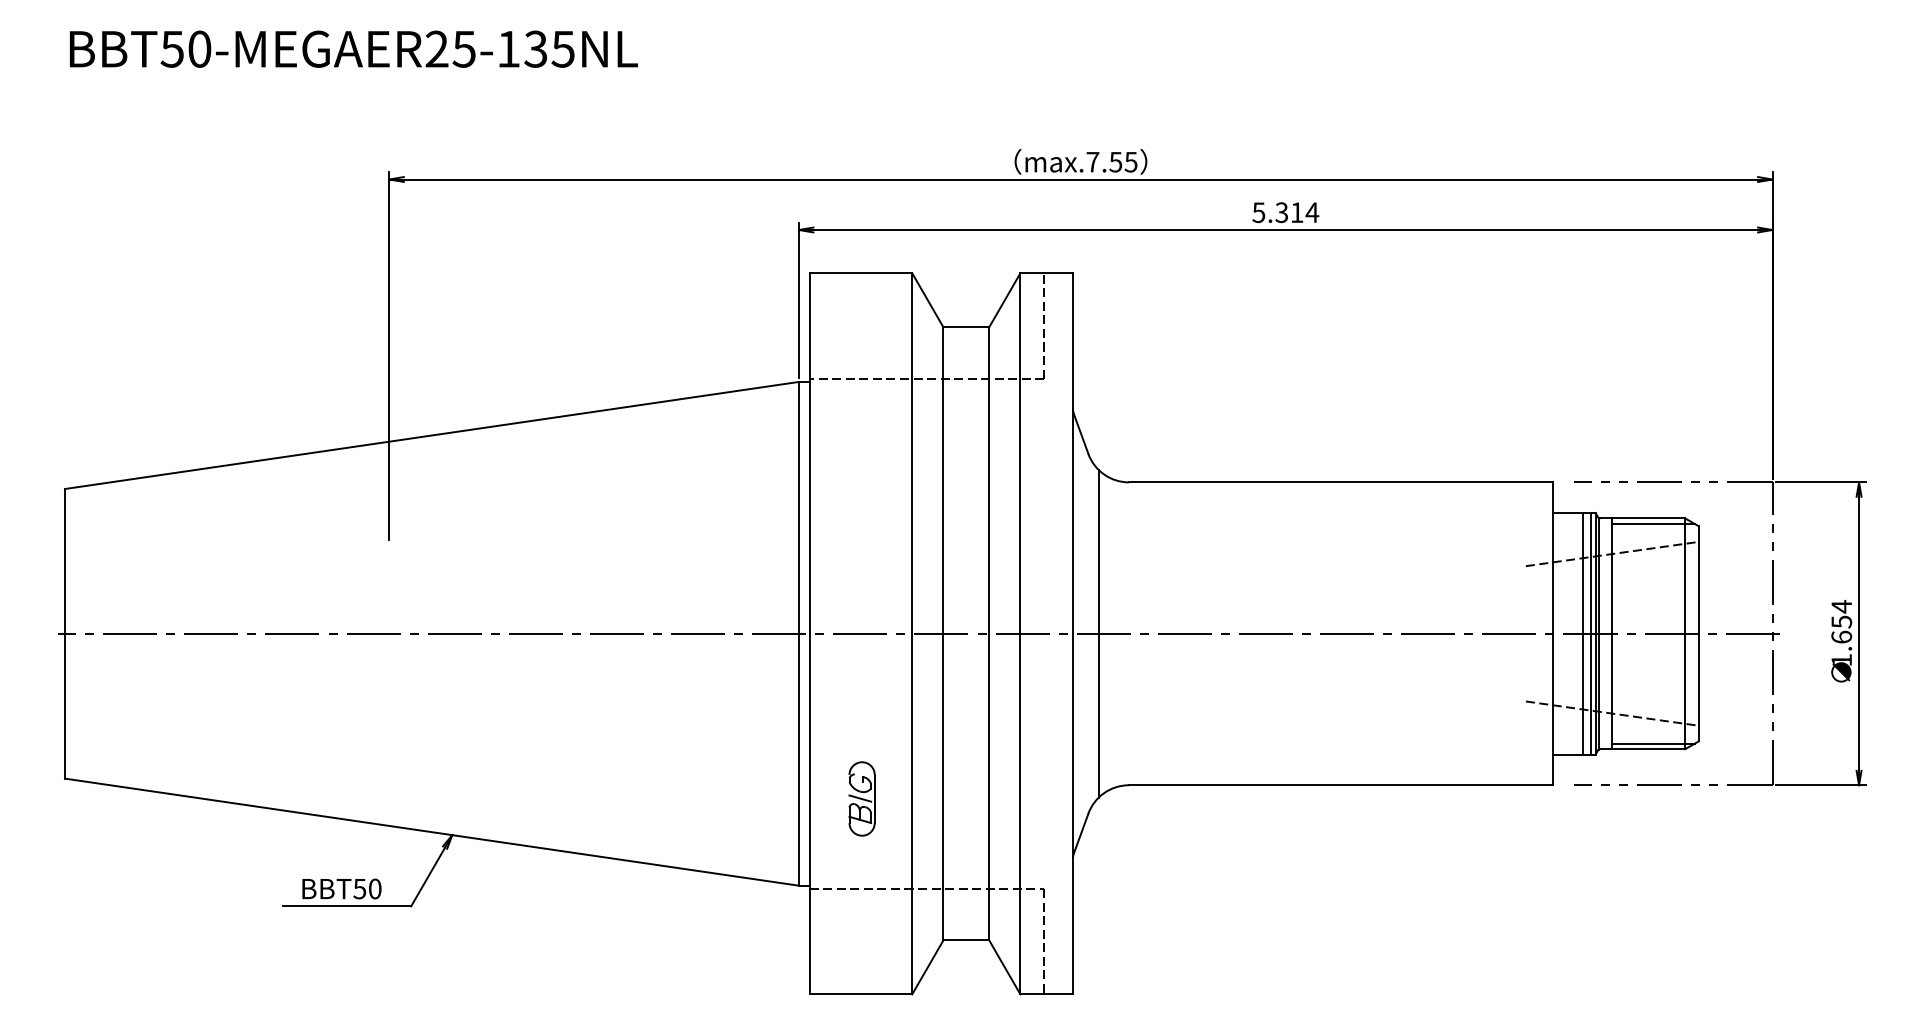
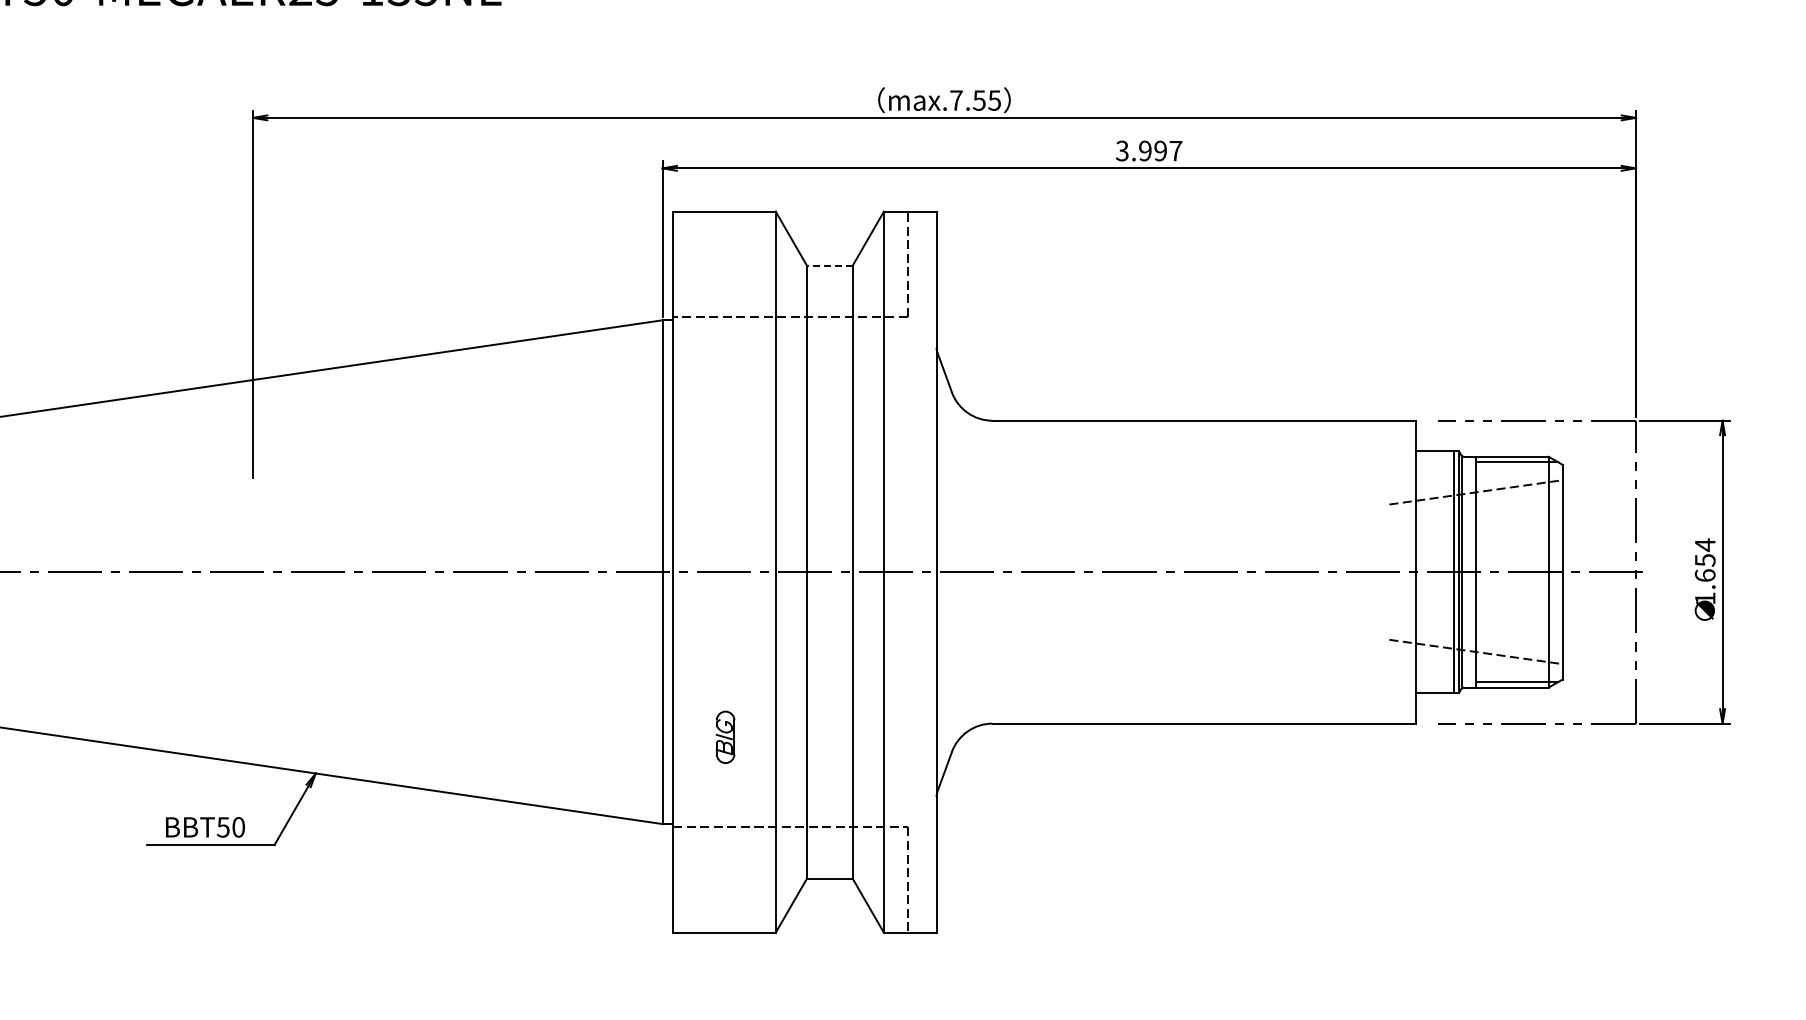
text: (1286, 212) -> (1150, 150), 5.314 -> 3.997
line: (966, 327) -> (830, 265), solid -> dashed
line: (1098, 633) -> (962, 571), removed
line: (1582, 633) -> (1446, 571), removed
part: (861, 798) -> (725, 736), size x0.7

